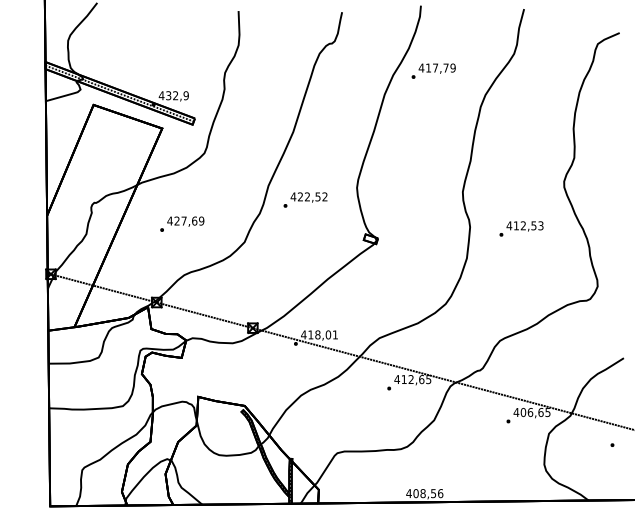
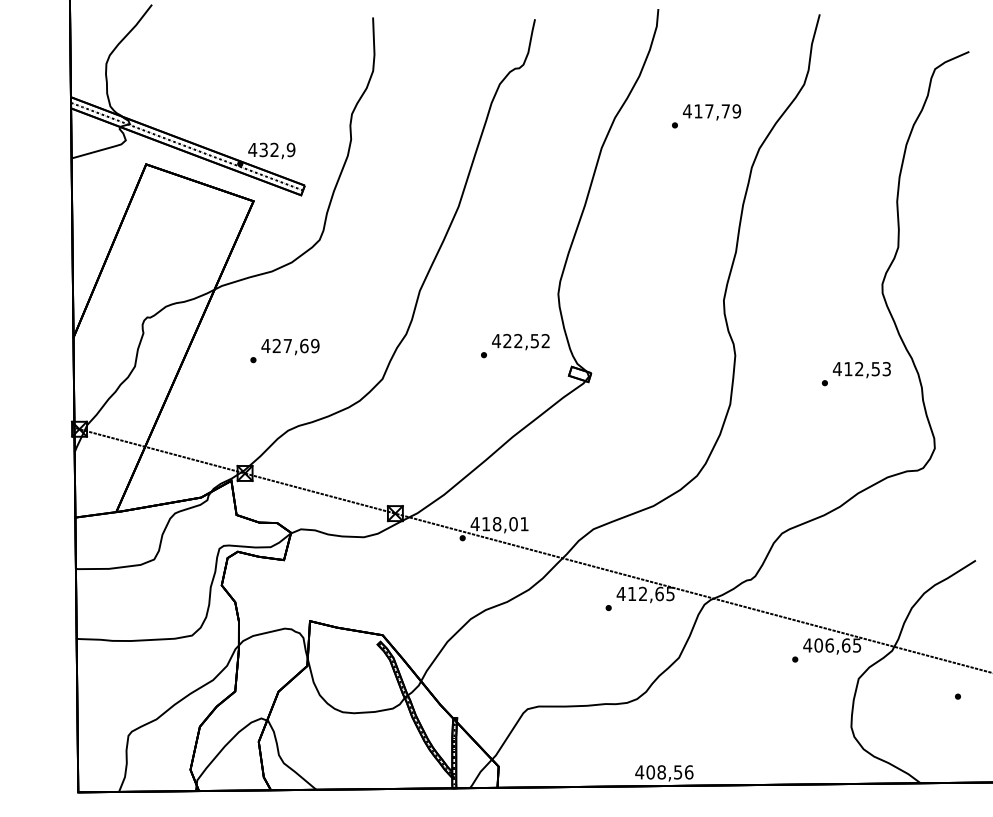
text: (433, 70) -> (706, 115), moved
text: (305, 199) -> (515, 345), moved
text: (521, 228) -> (856, 373), moved

